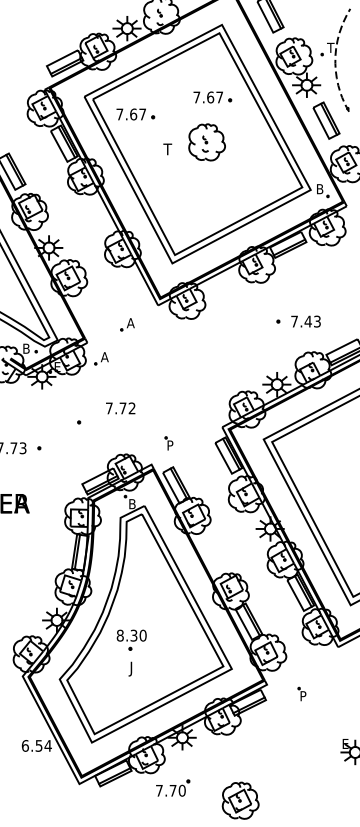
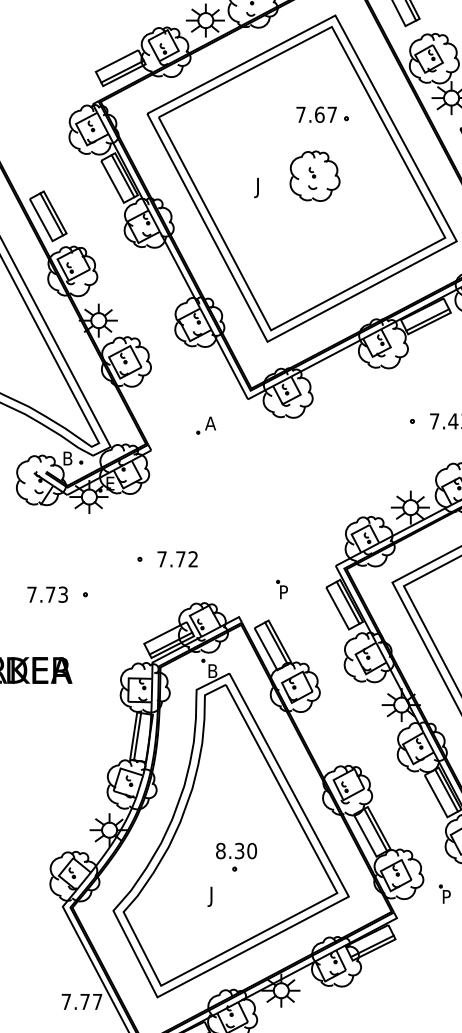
part: (135, 114) -> (217, 138), removed
text: (167, 150) -> (260, 187), T -> J
part: (101, 358) -> (170, 471), removed
text: (120, 408) -> (177, 559), moved
part: (168, 443) -> (281, 589), moved
part: (131, 639) -> (236, 856), moved
part: (301, 693) -> (444, 893), moved
text: (36, 745) -> (81, 1001), 6.54 -> 7.77

